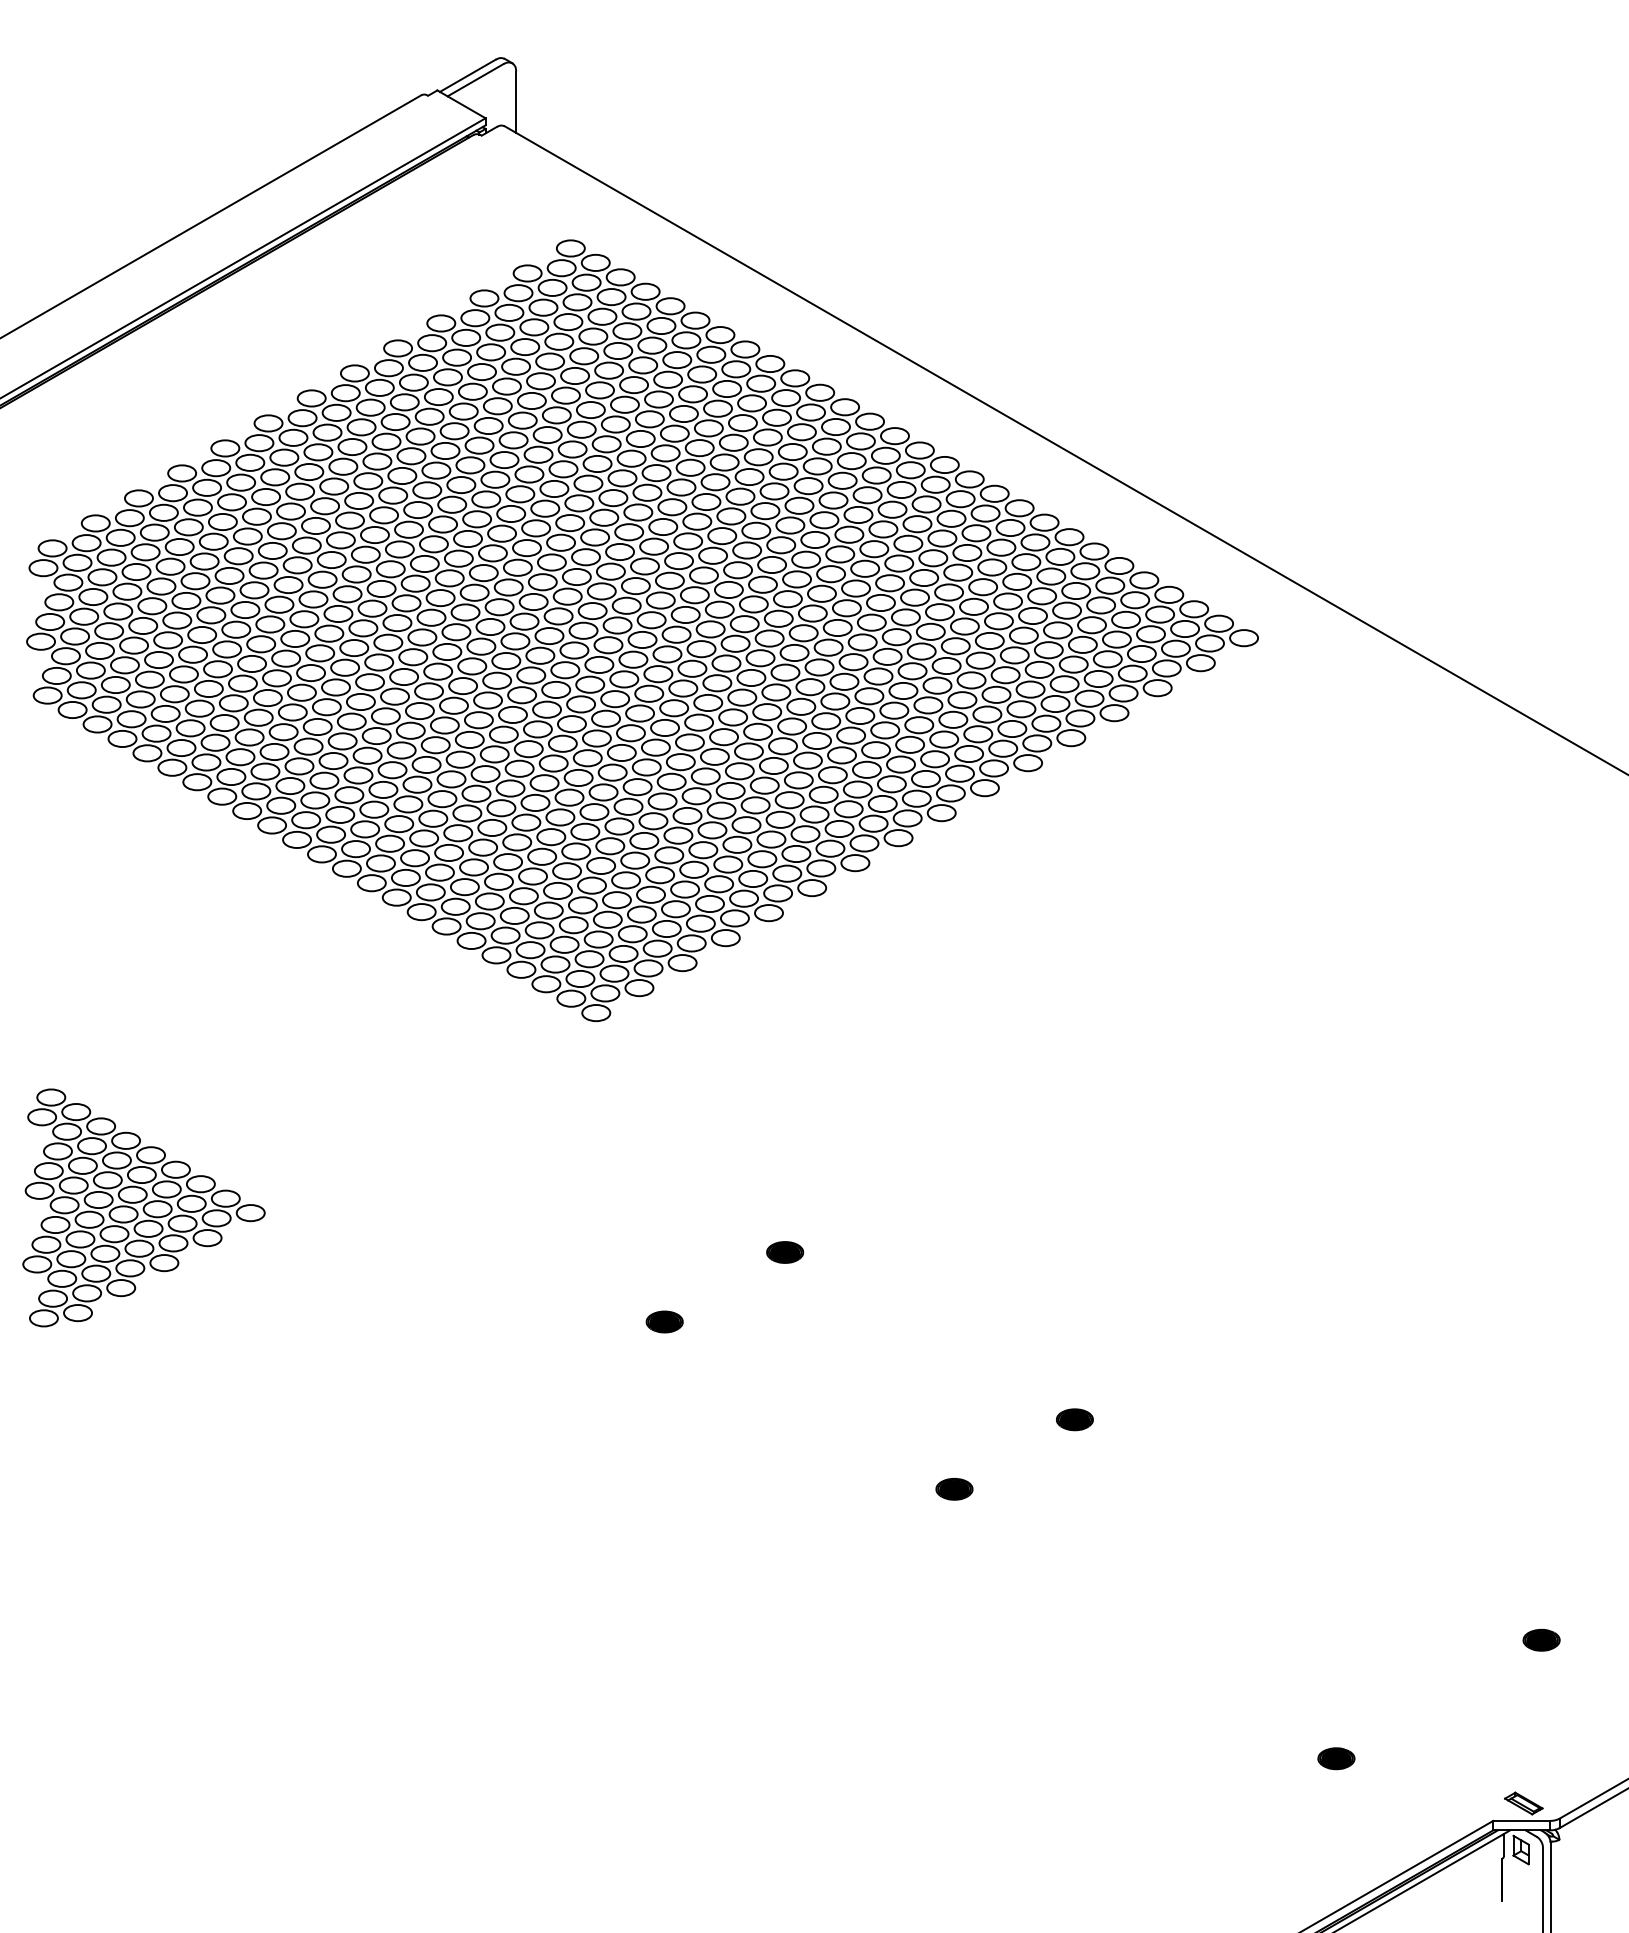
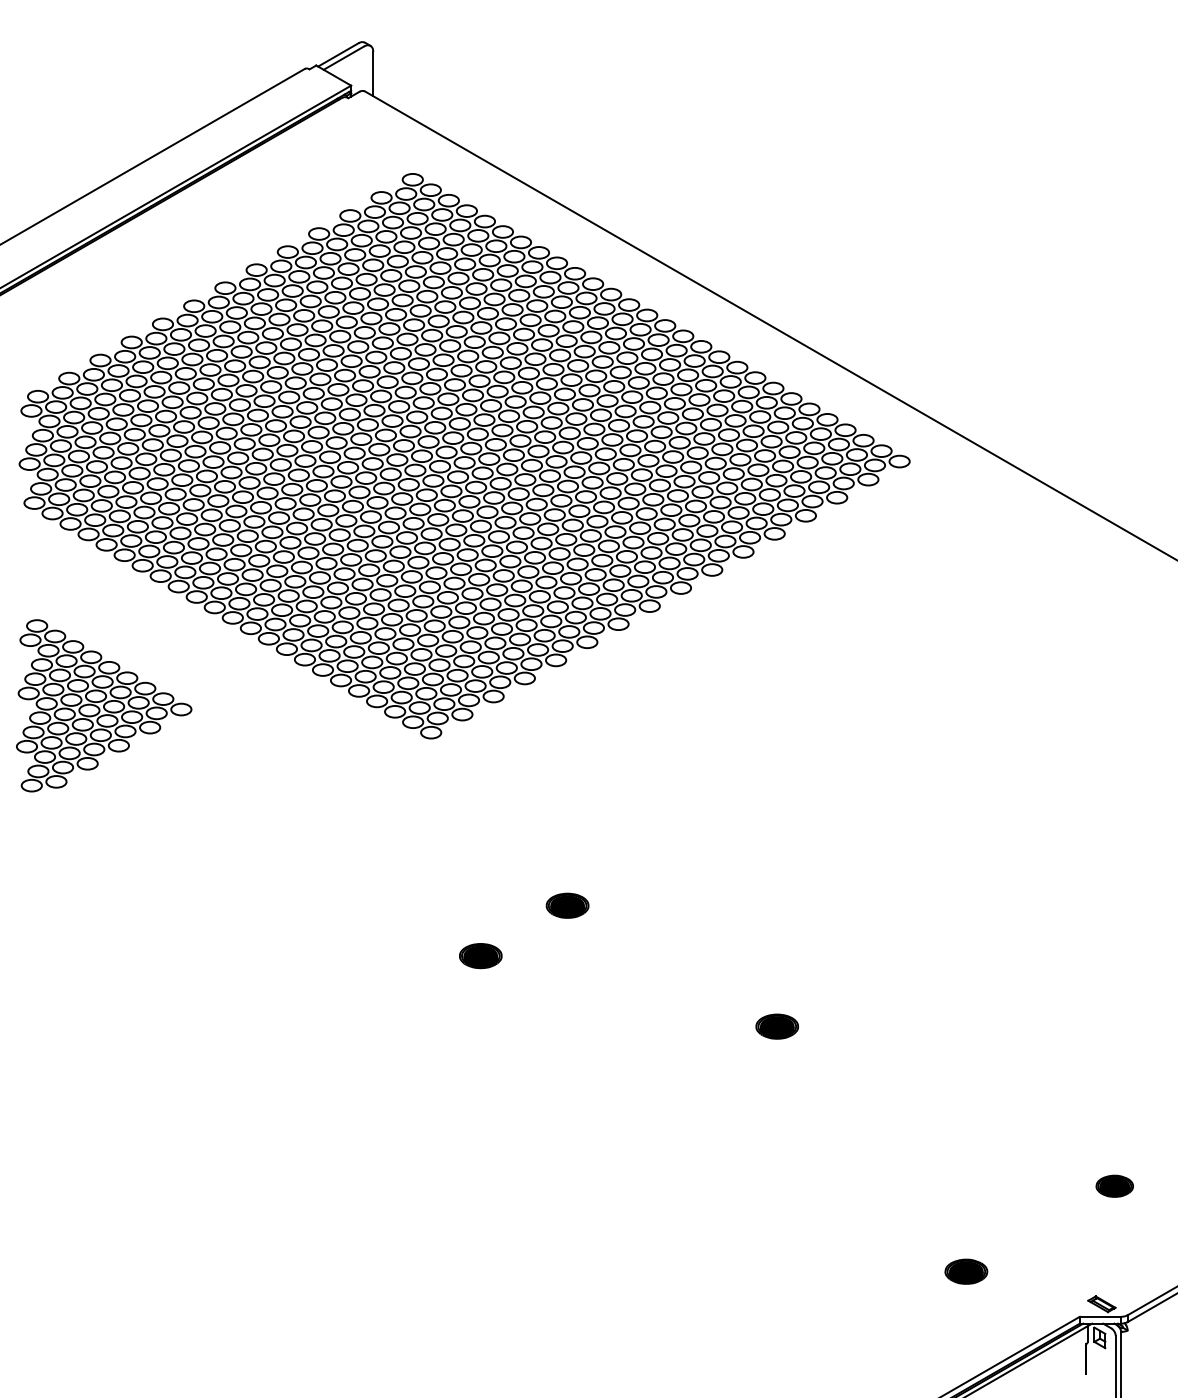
part: (143, 1207) -> (103, 705), moved
part: (785, 1252) -> (568, 905), size x1.6
part: (664, 1321) -> (480, 955), size x1.6
part: (1074, 1419) -> (777, 1026), size x1.6
part: (954, 1489) -> (690, 1077), removed
part: (1541, 1639) -> (1114, 1185), size x1.4
part: (1336, 1758) -> (966, 1271), size x1.6

